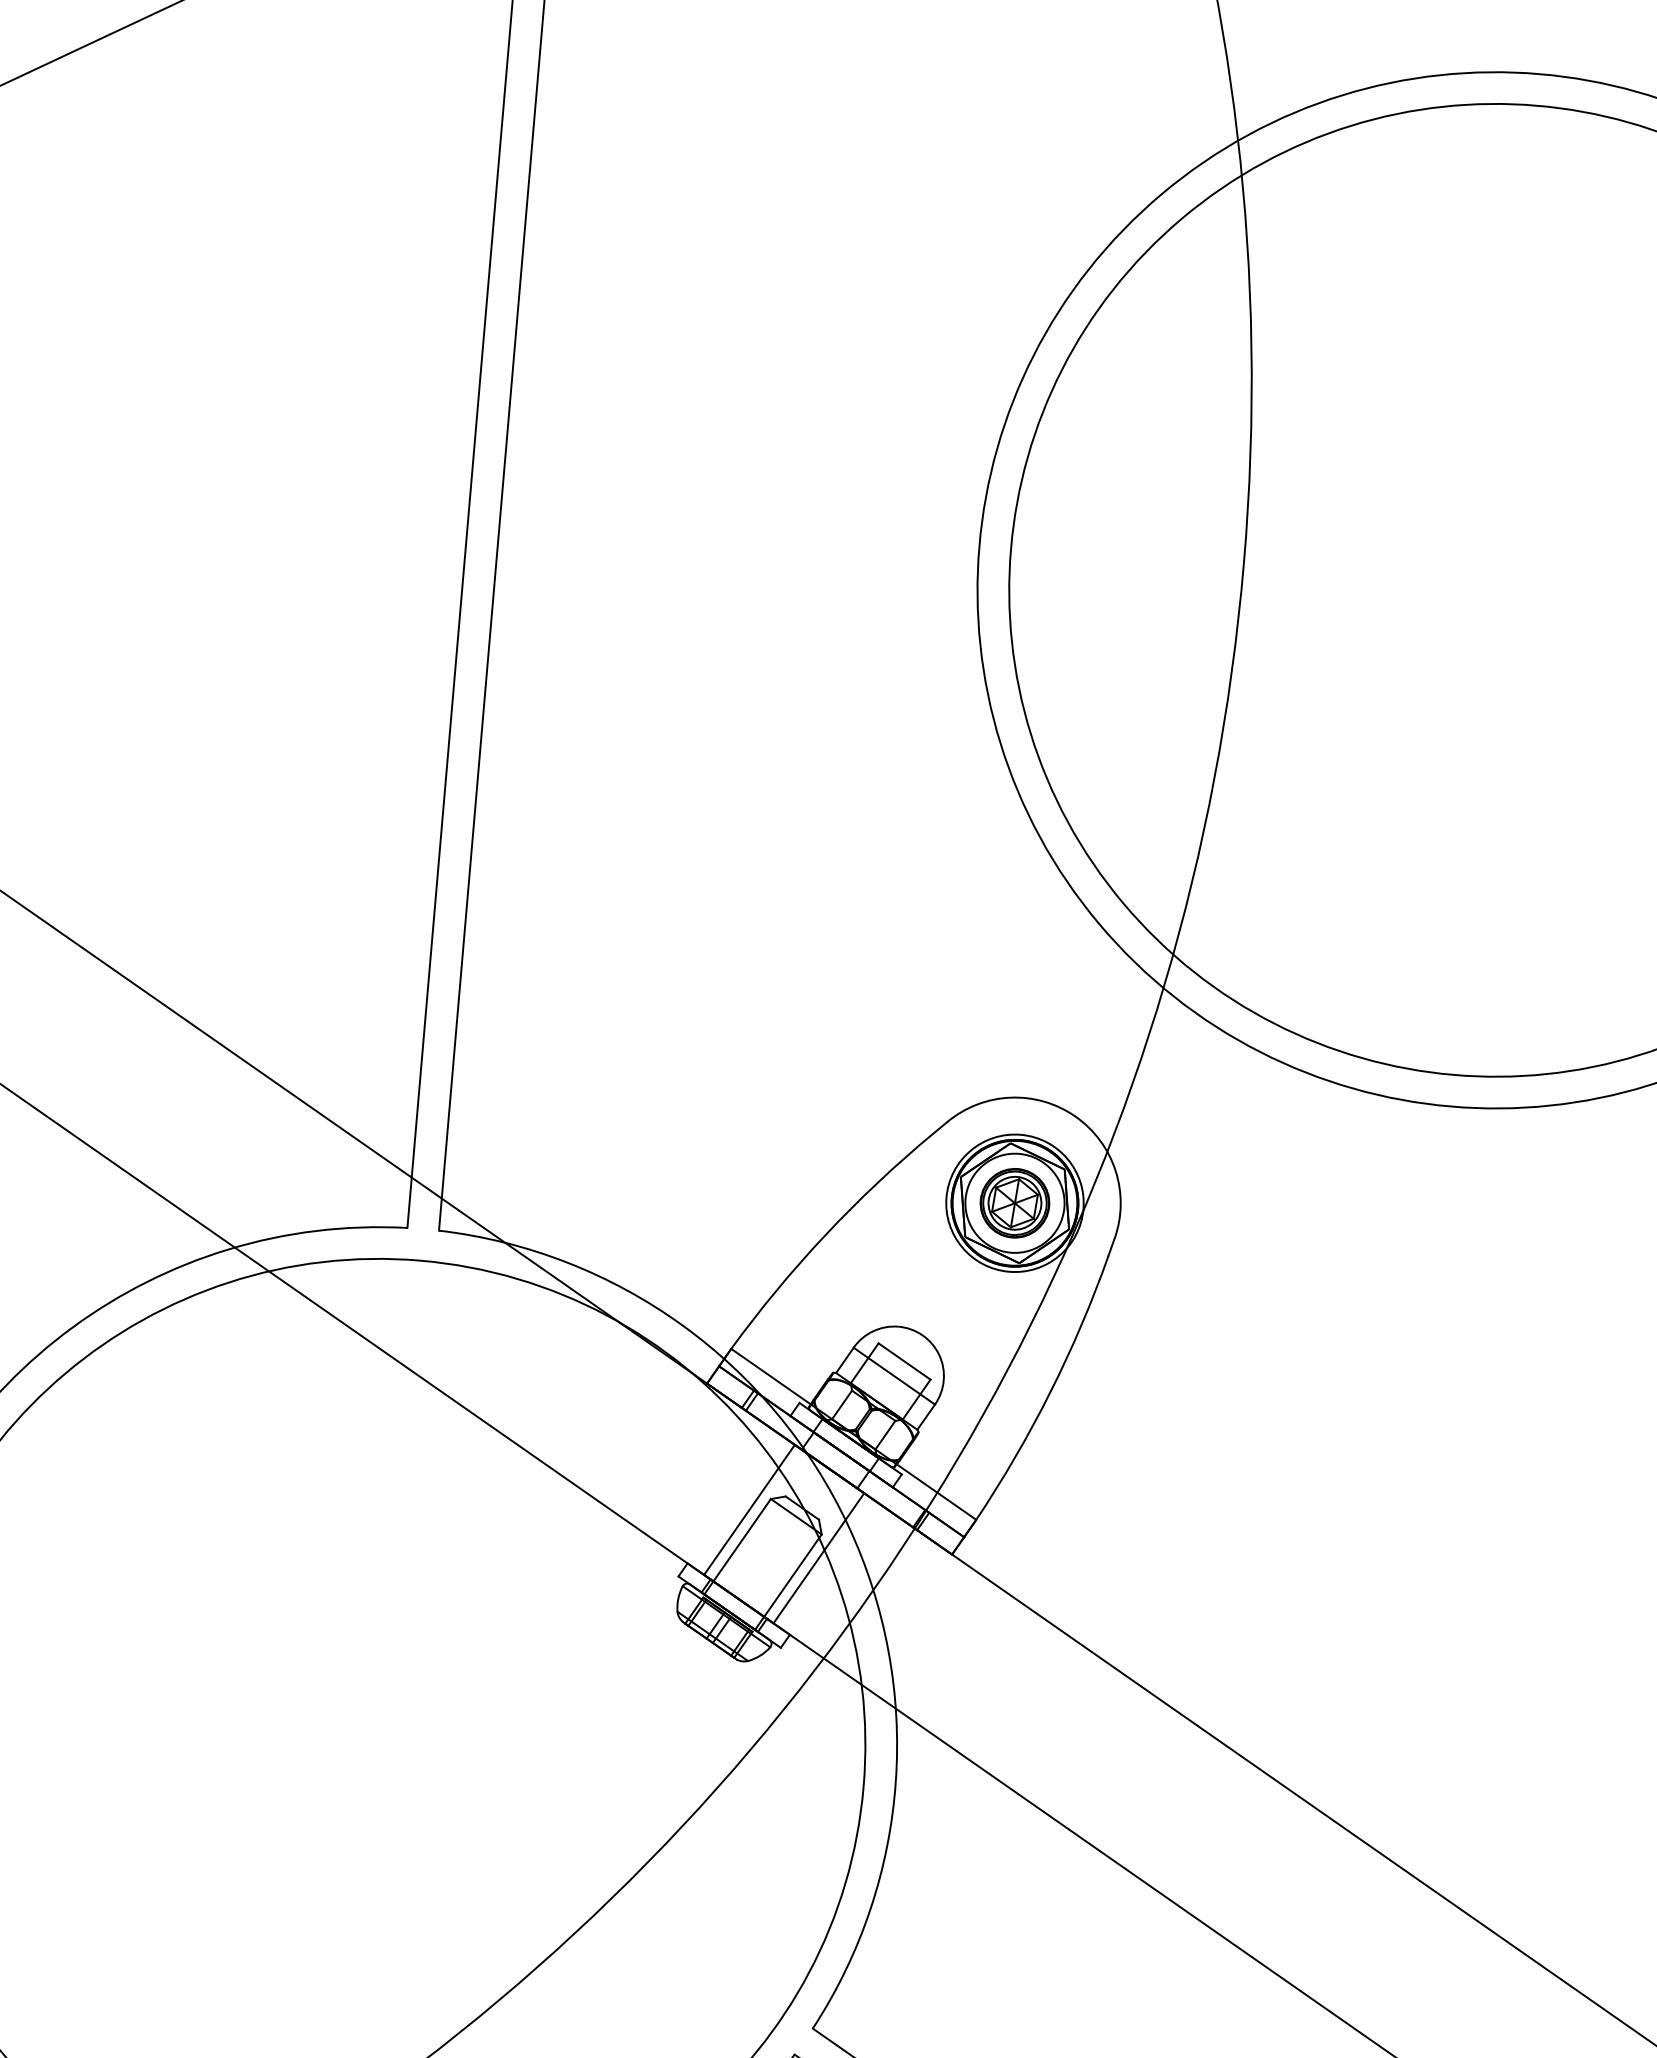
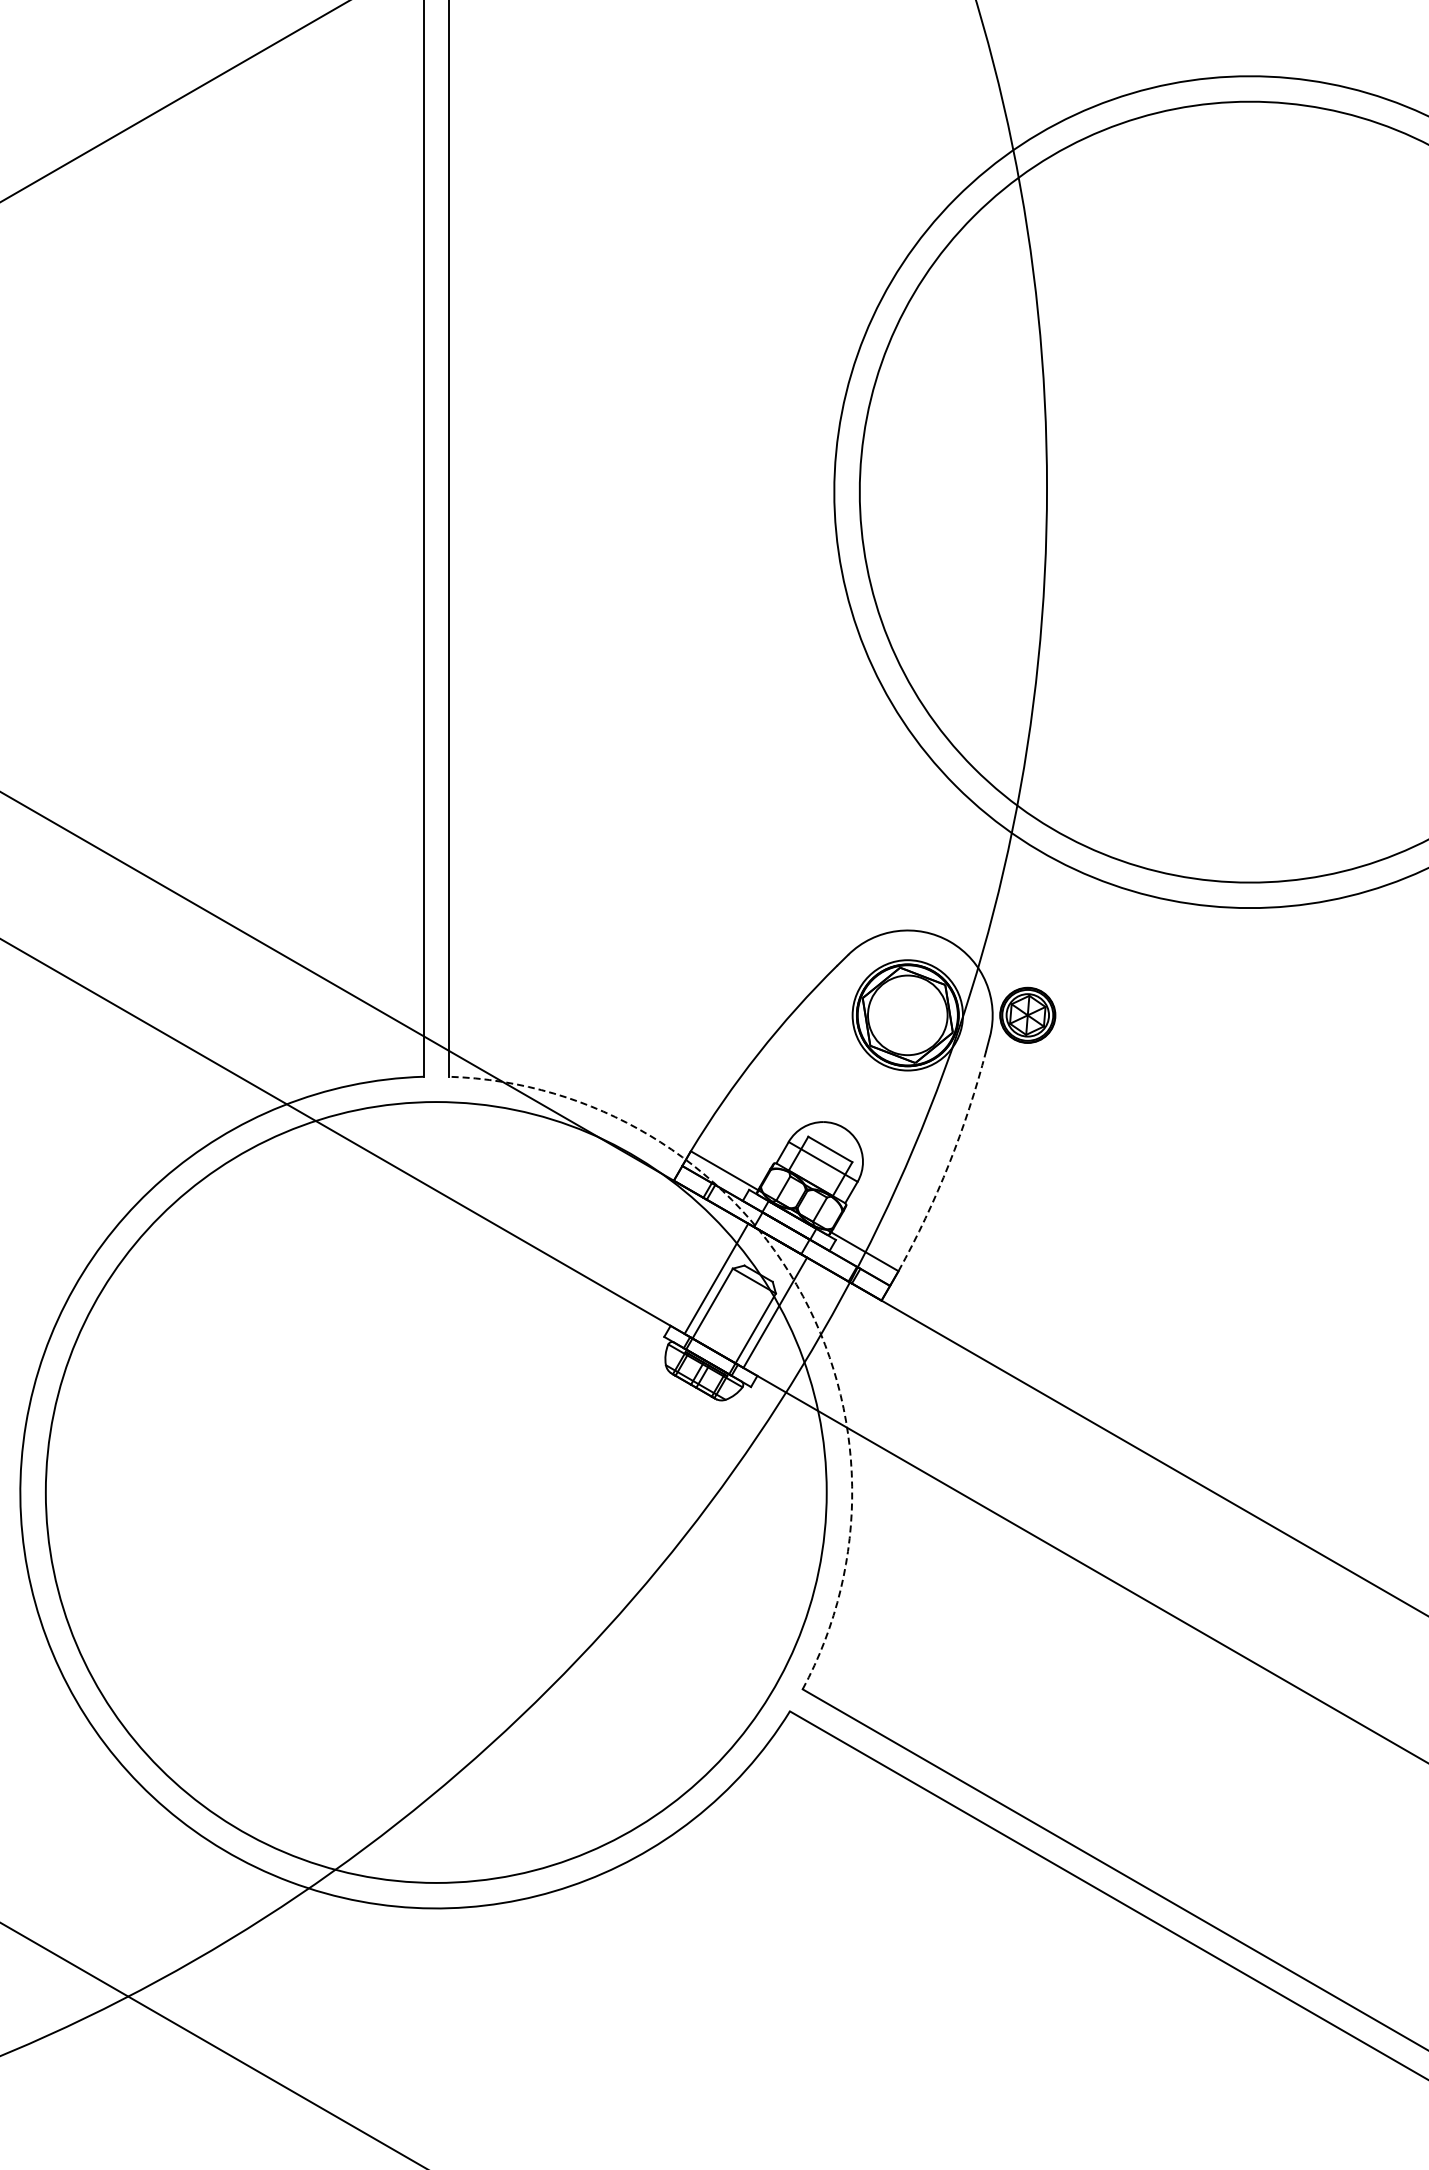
part: (1014, 1202) -> (1027, 1014), moved
arc: (1050, 1391) -> (949, 1163), solid -> dashed
arc: (848, 1525) -> (796, 1284), solid -> dashed

